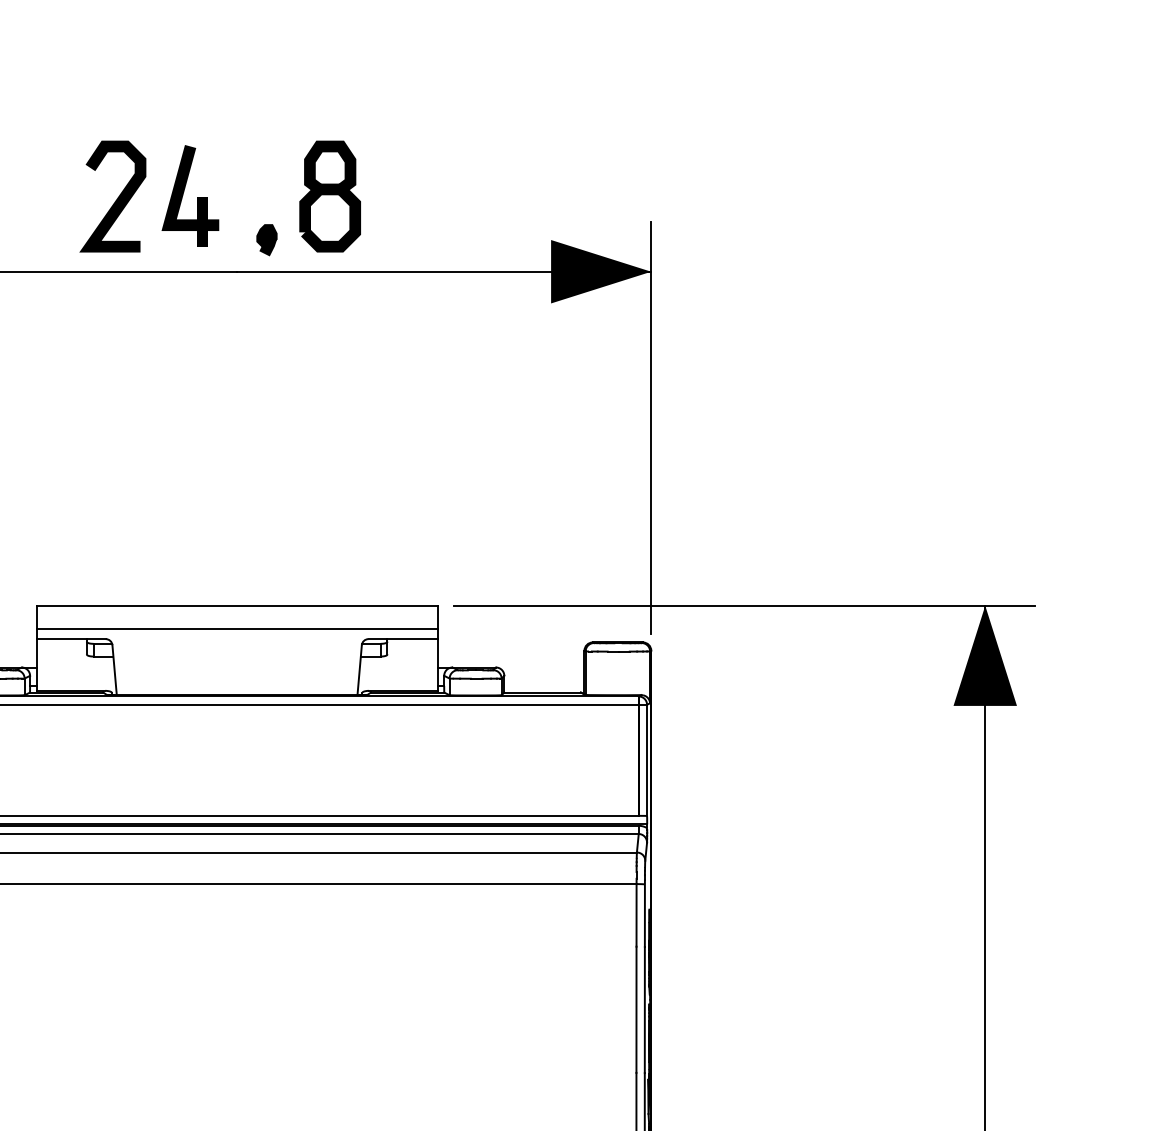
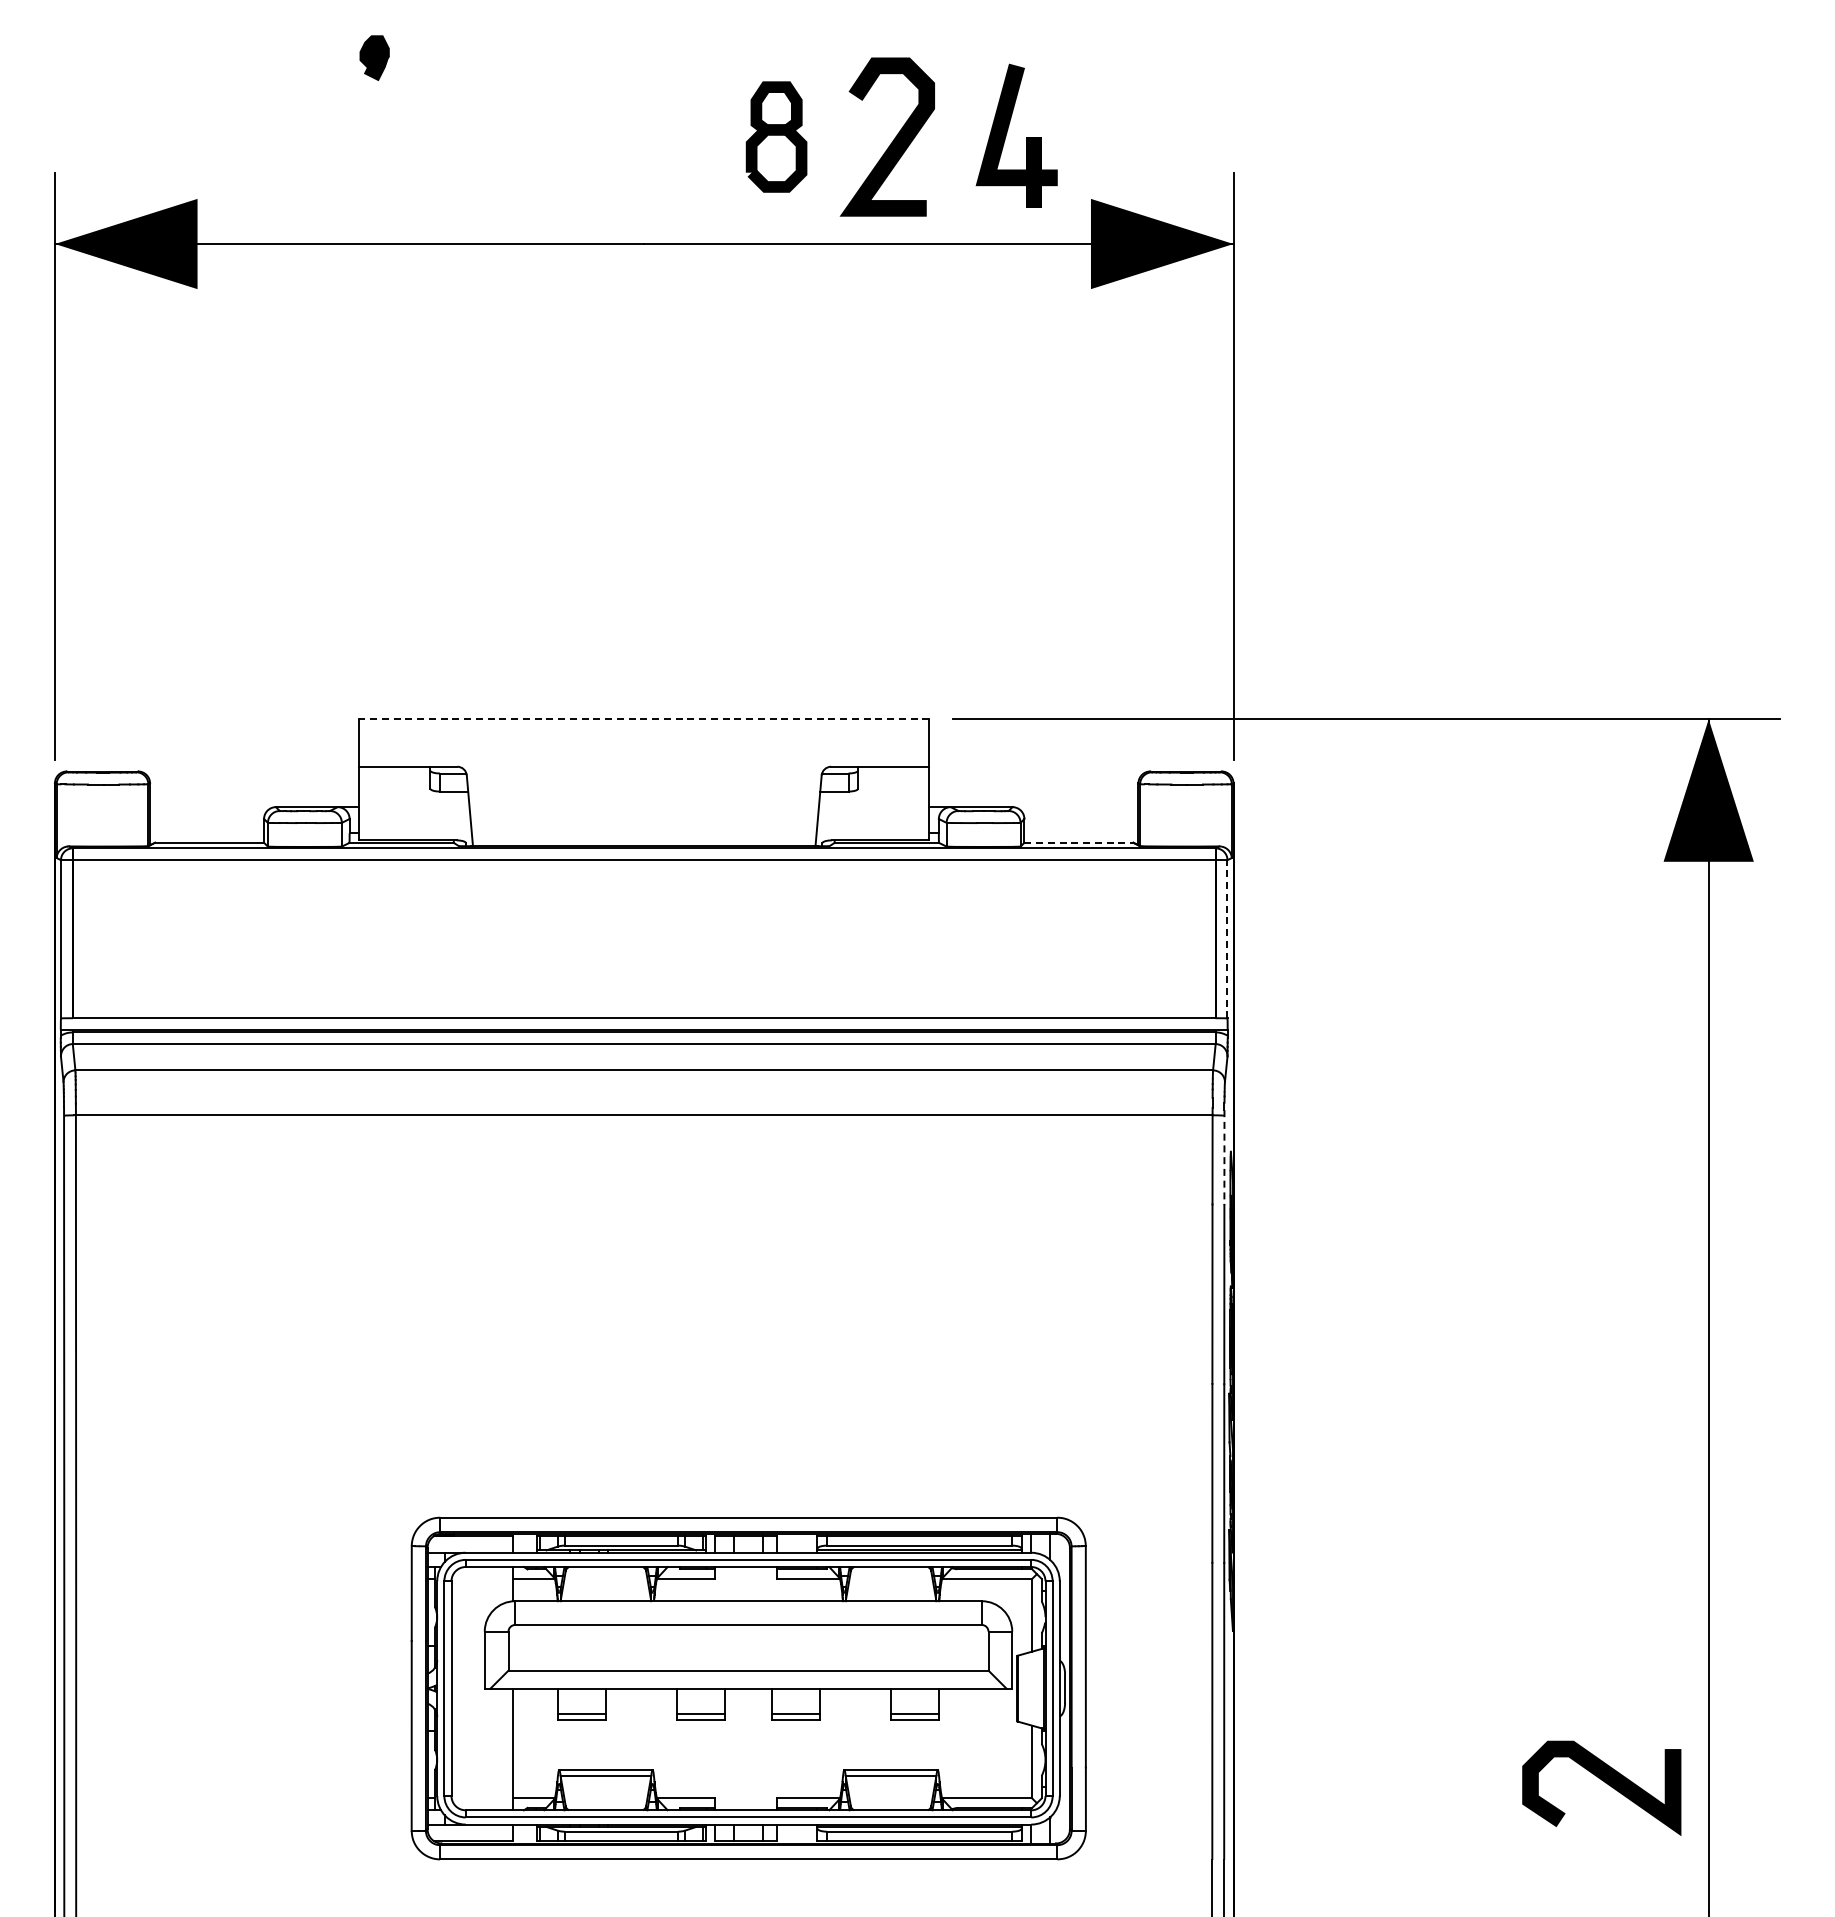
part: (183, 194) -> (1007, 133), moved
part: (330, 196) -> (776, 136), size x0.7
curve: (116, 198) -> (892, 140), moved
part: (266, 239) -> (374, 57), moved
line: (236, 605) -> (643, 719), solid -> dashed
line: (237, 629) -> (644, 752), removed
line: (542, 692) -> (1078, 842), solid -> dashed
line: (647, 759) -> (1227, 938), solid -> dashed
line: (644, 914) -> (1224, 1158), solid -> dashed

